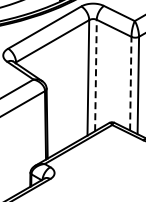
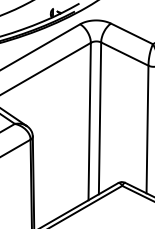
line: (95, 75) -> (99, 118), dashed -> solid
line: (130, 83) -> (147, 129), dashed -> solid

